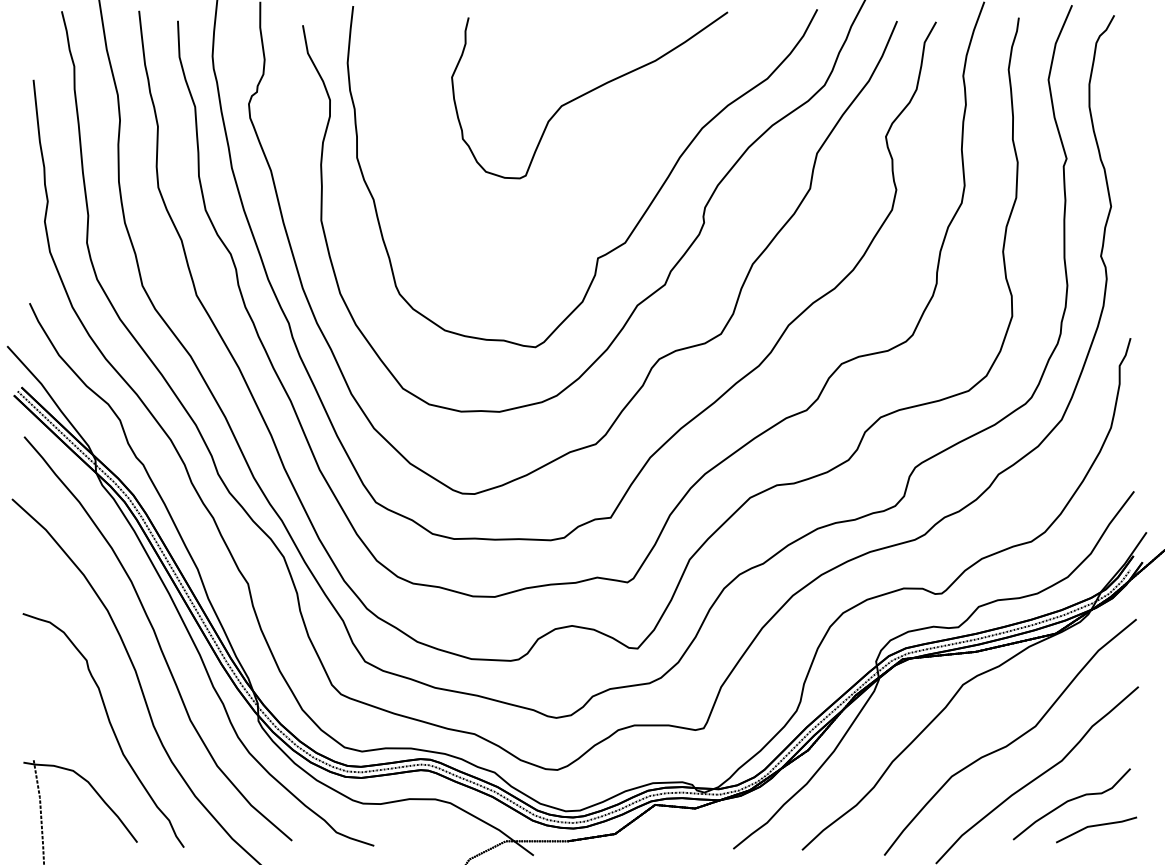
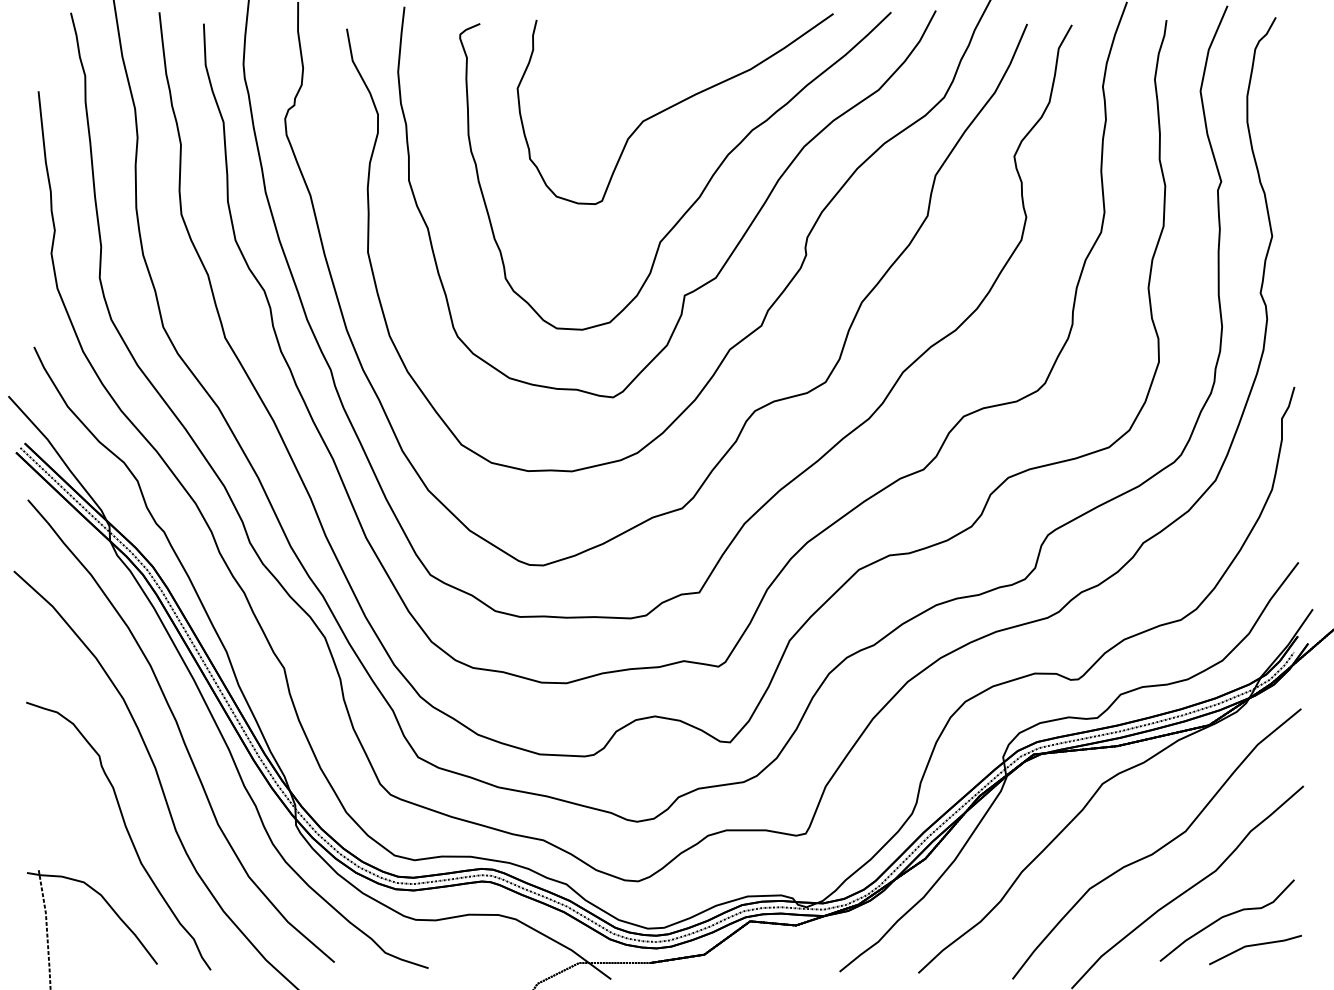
part: (614, 164) -> (703, 188), added

